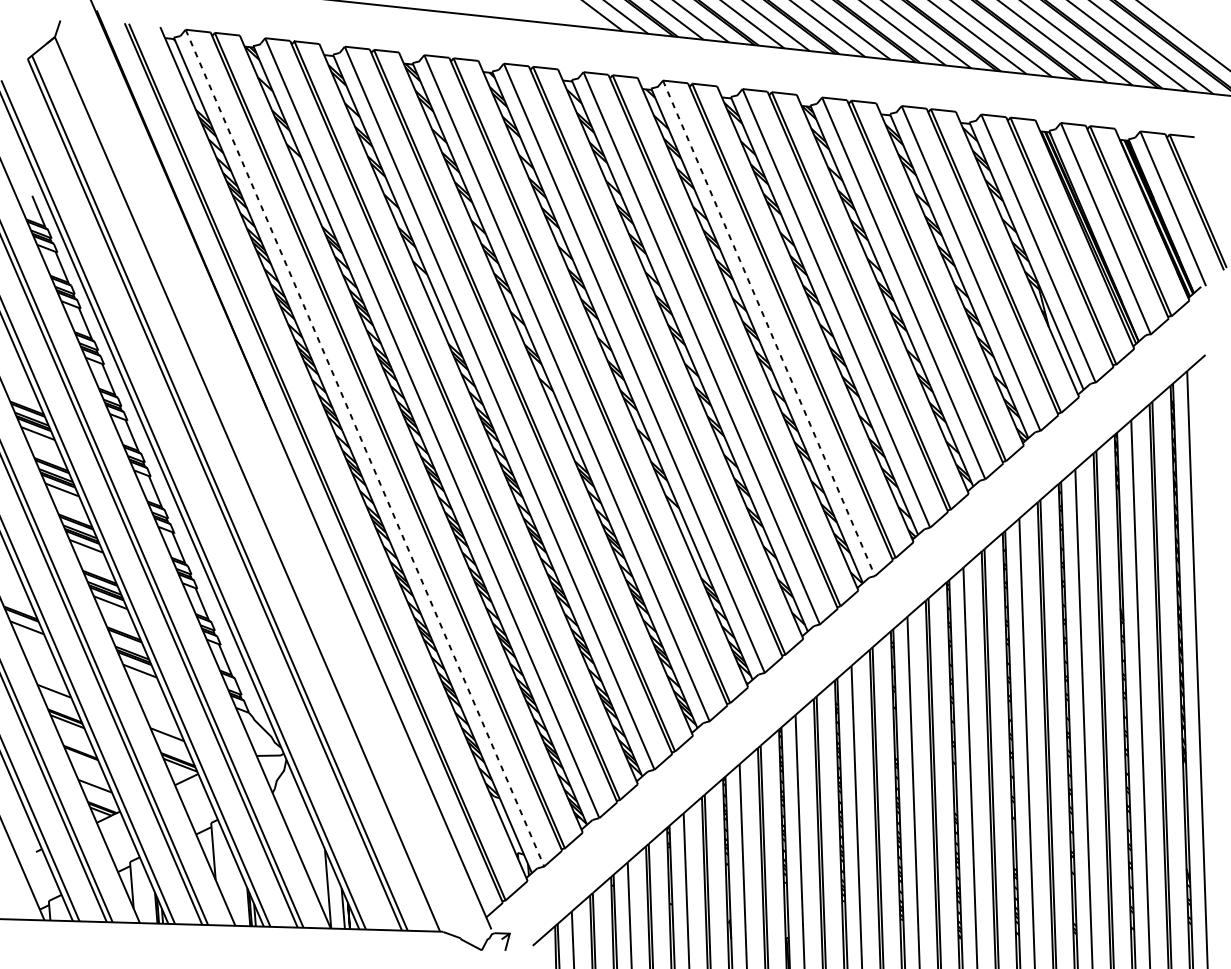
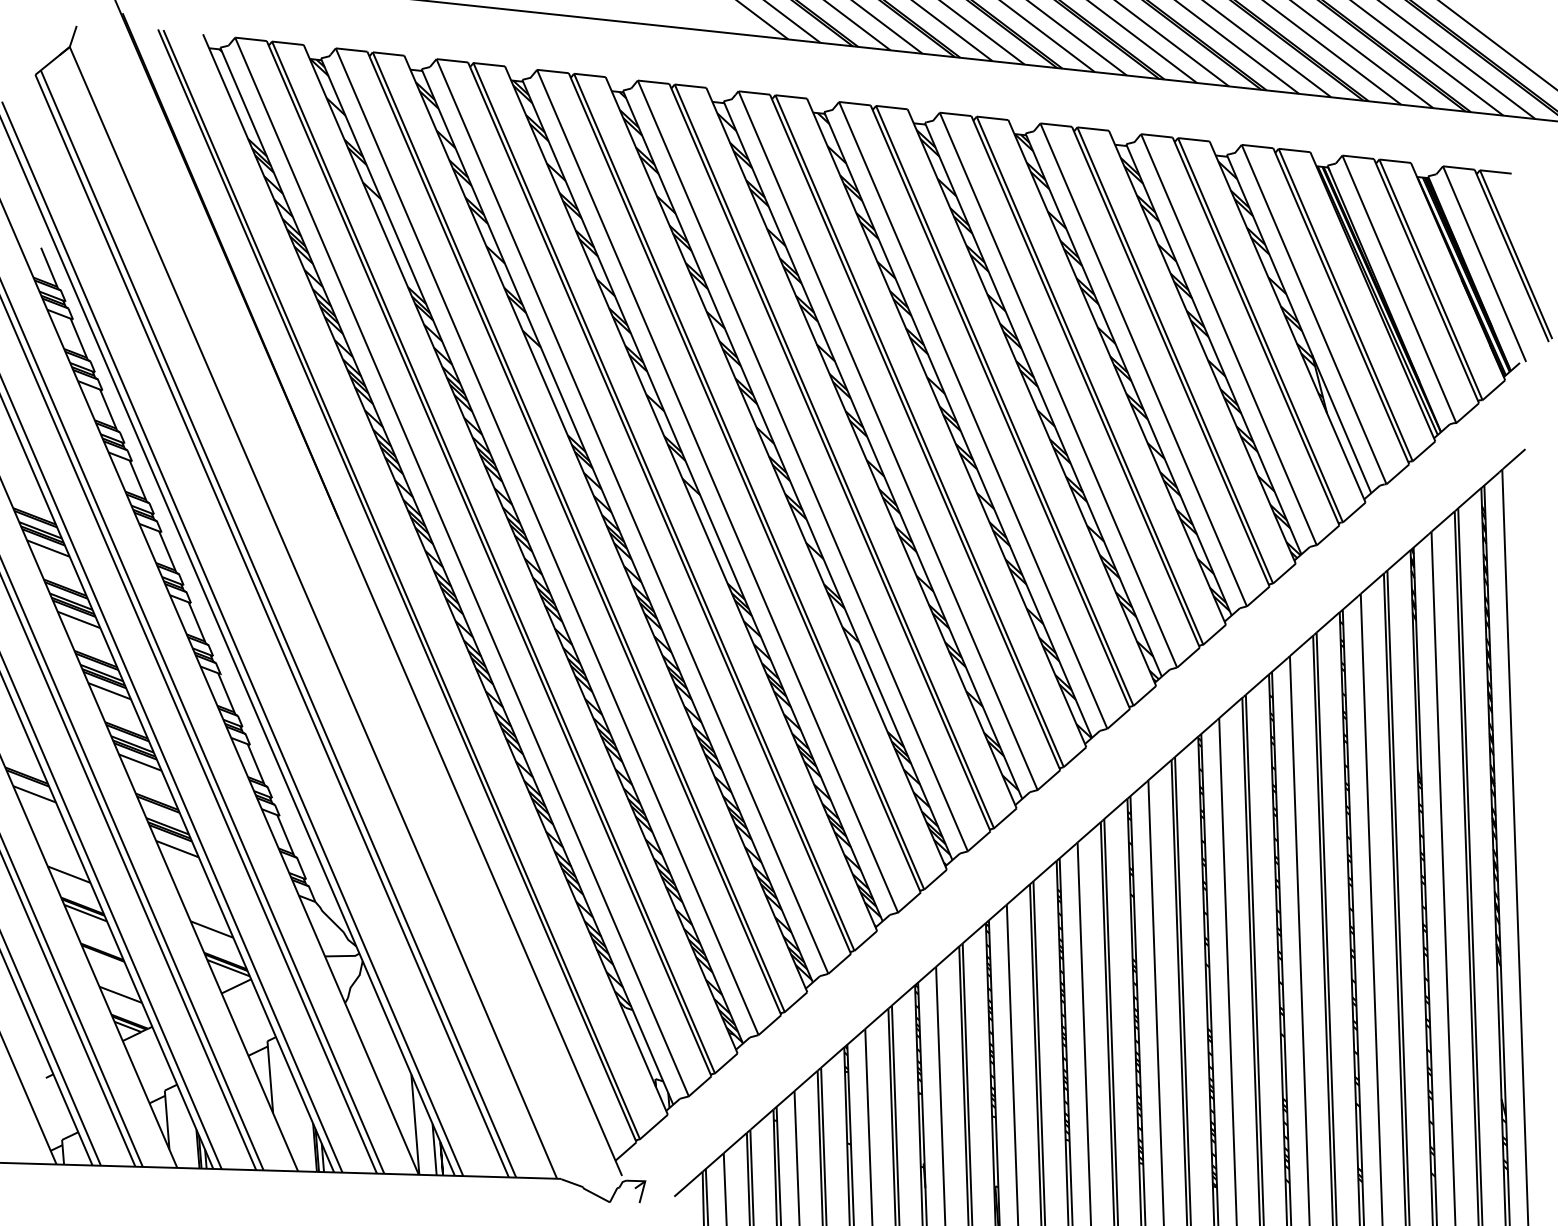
line: (769, 328) -> (973, 415), dashed -> solid
line: (365, 448) -> (462, 567), dashed -> solid

